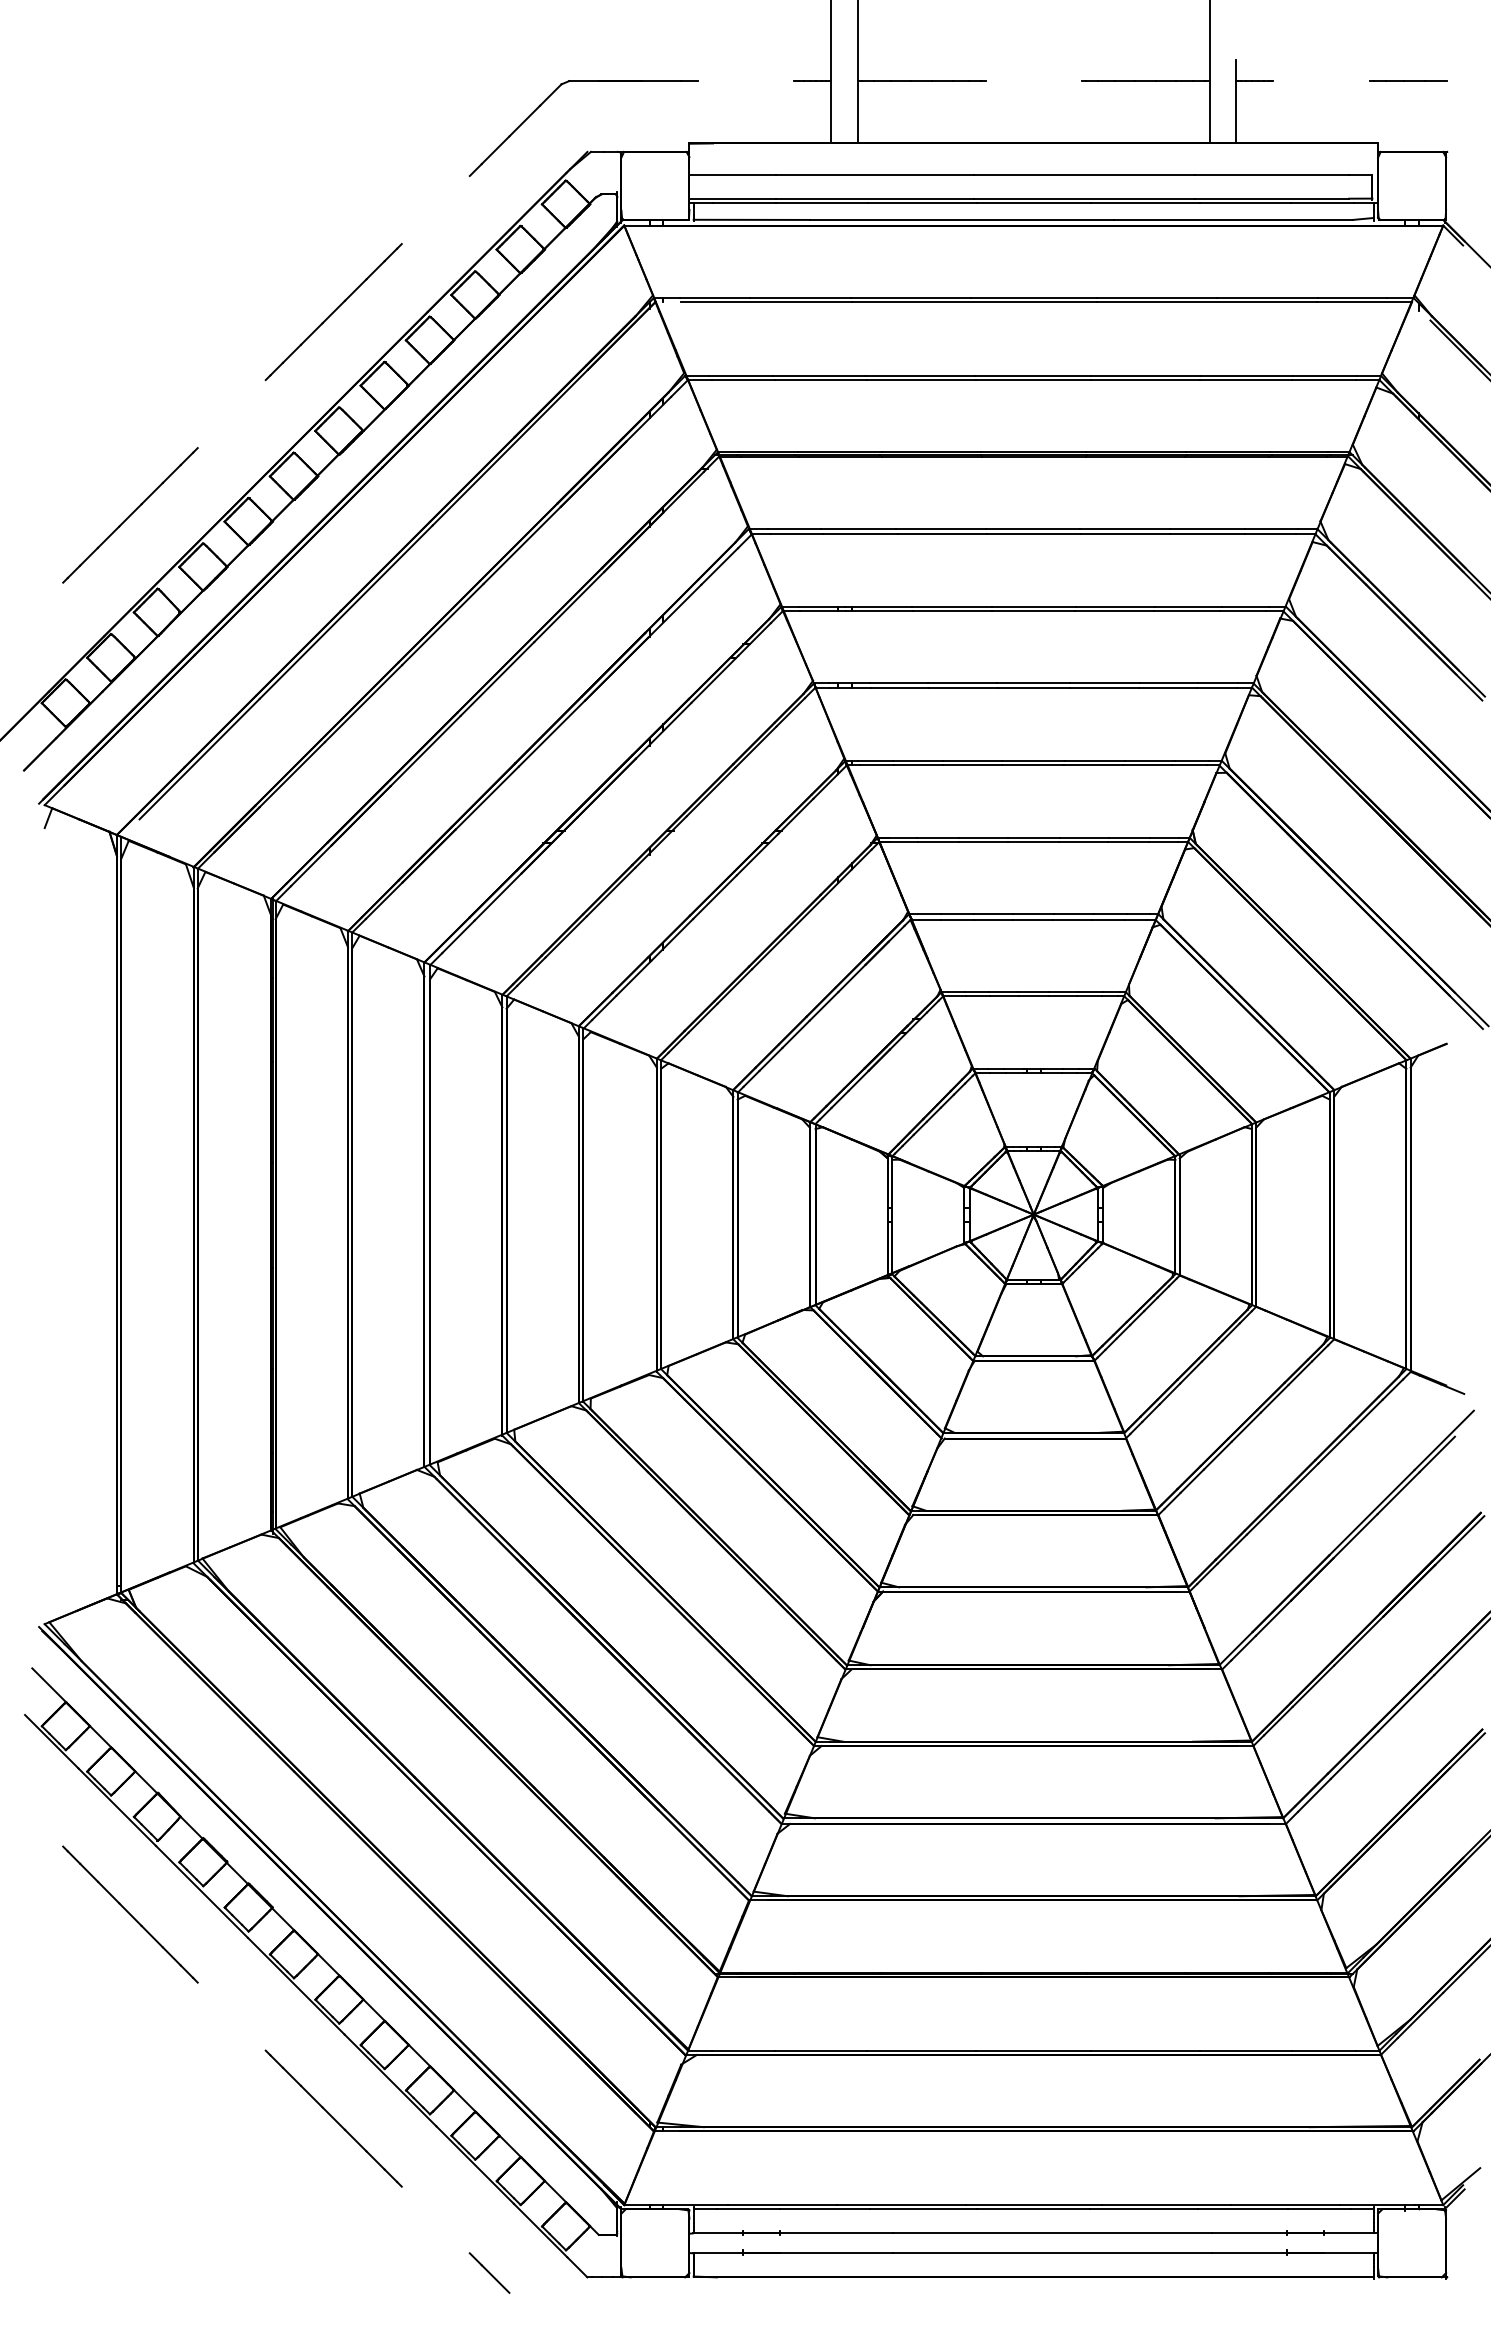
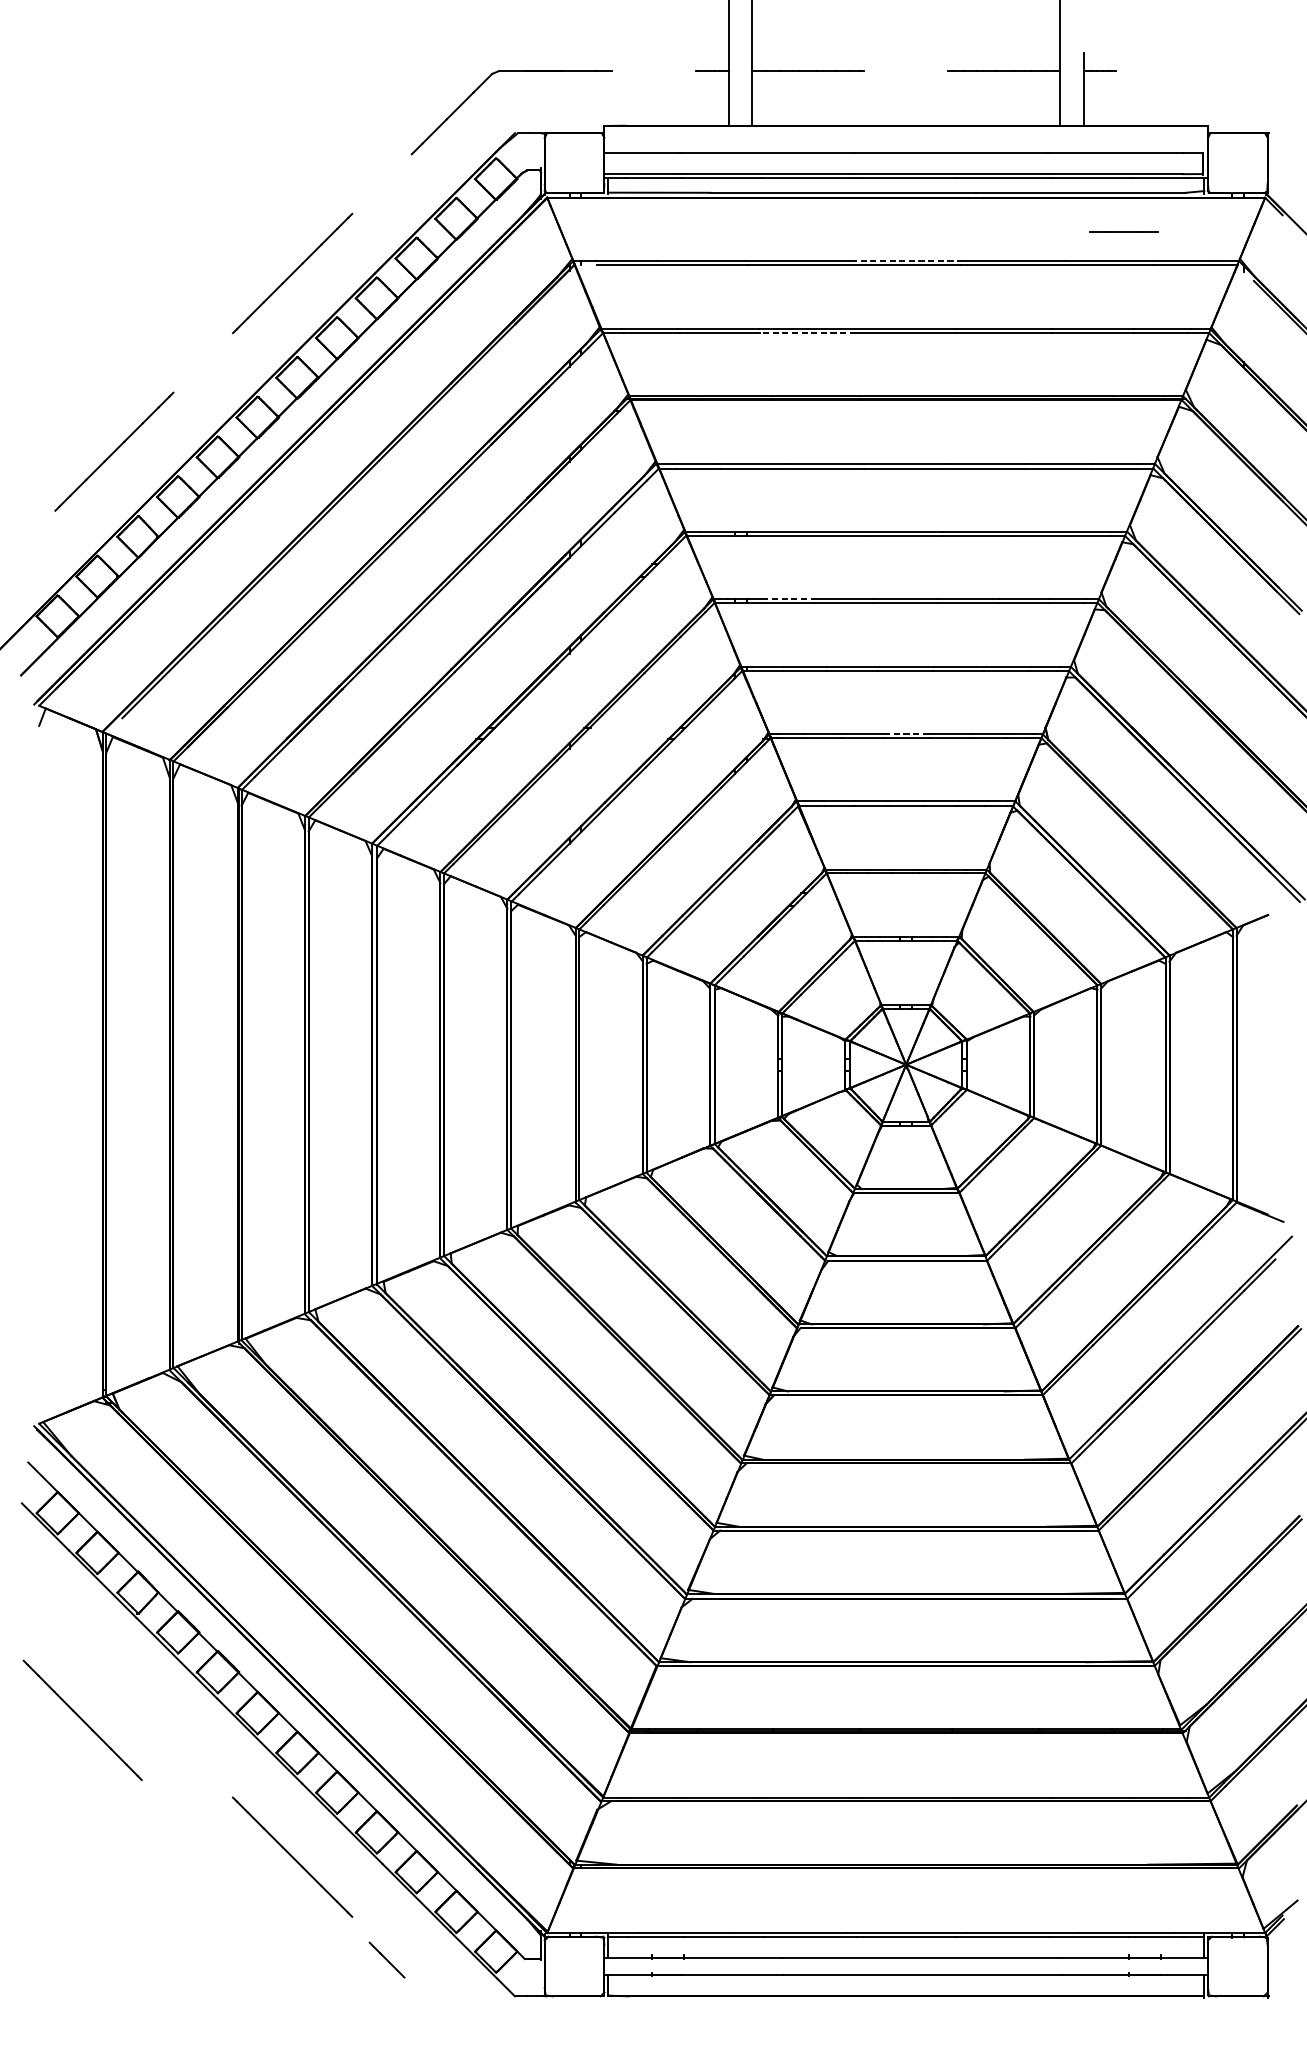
line: (1408, 80) -> (1124, 230), moved
line: (1034, 297) -> (906, 260), solid -> dashed
line: (921, 380) -> (807, 333), solid -> dashed
line: (899, 683) -> (788, 599), solid -> dashed
line: (1033, 837) -> (905, 734), solid -> dashed
line: (130, 1914) -> (82, 1720), moved
line: (489, 2272) -> (387, 1959), moved

